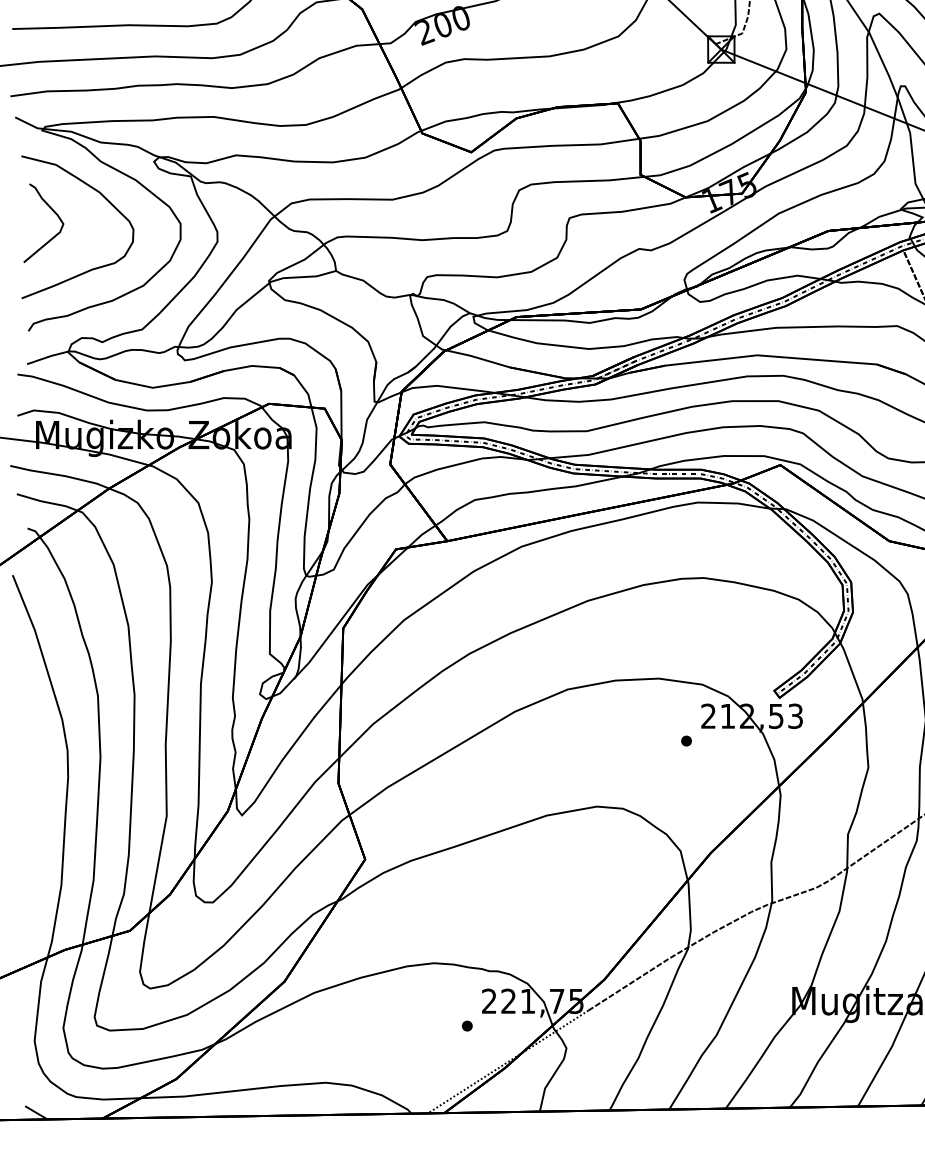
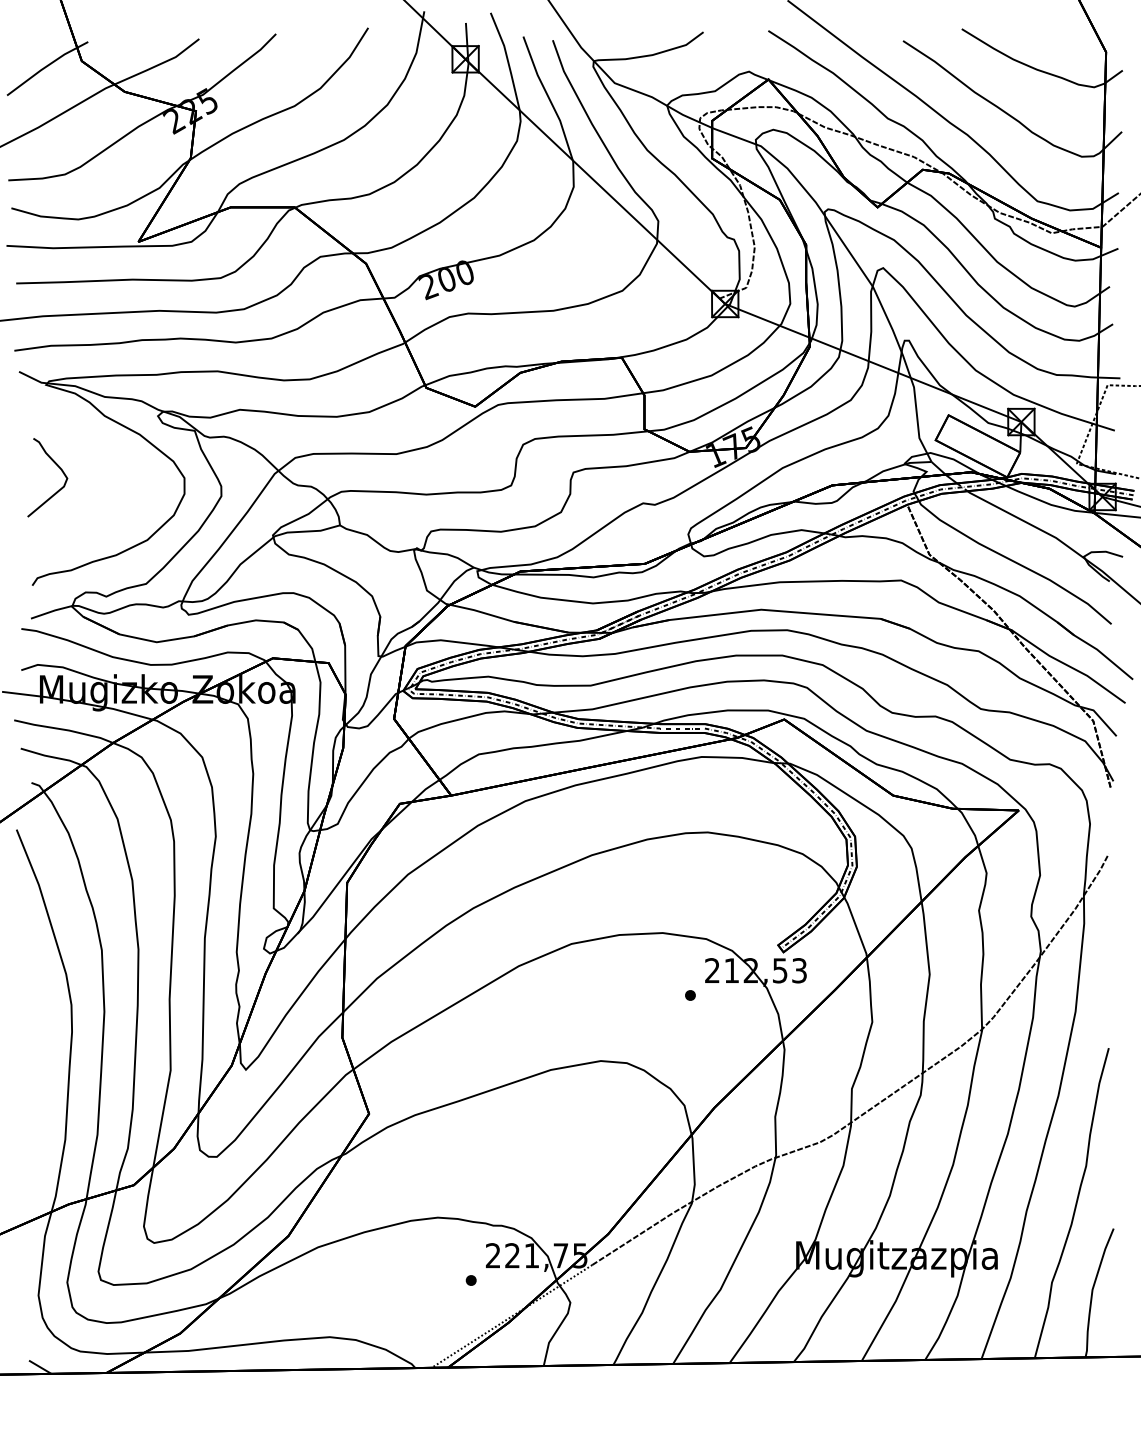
curve: (104, 199) -> (108, 453), removed

